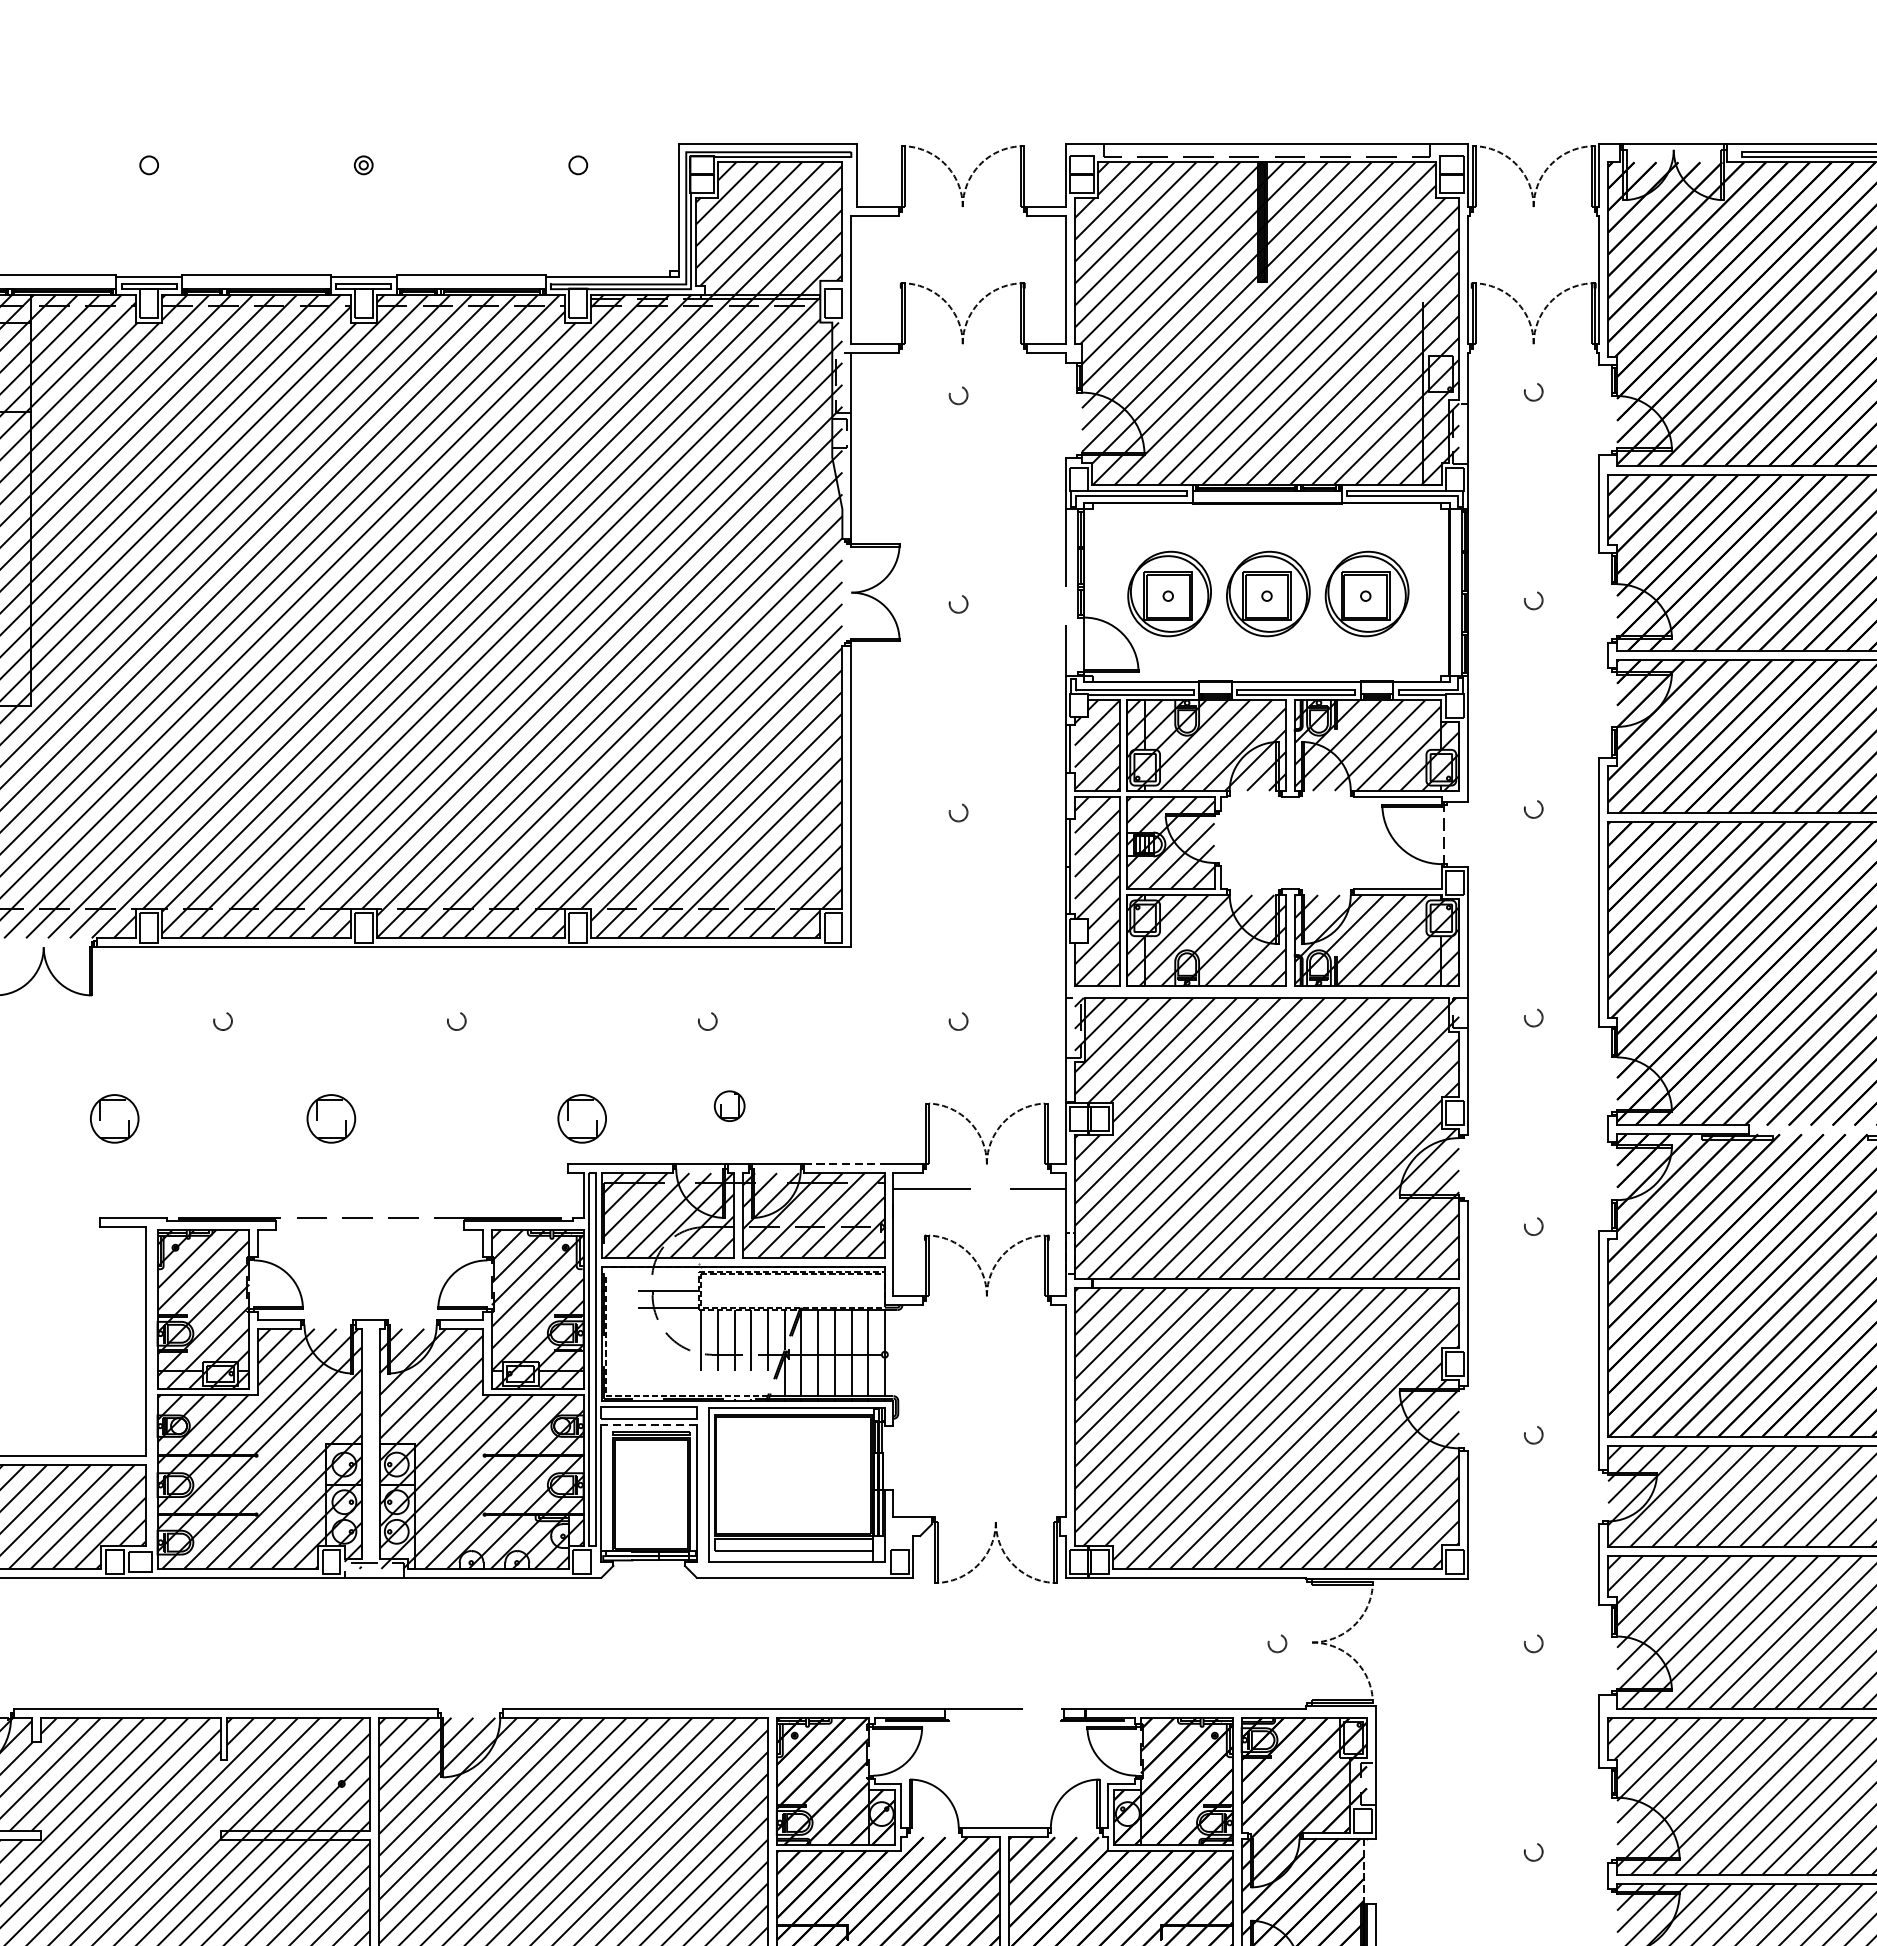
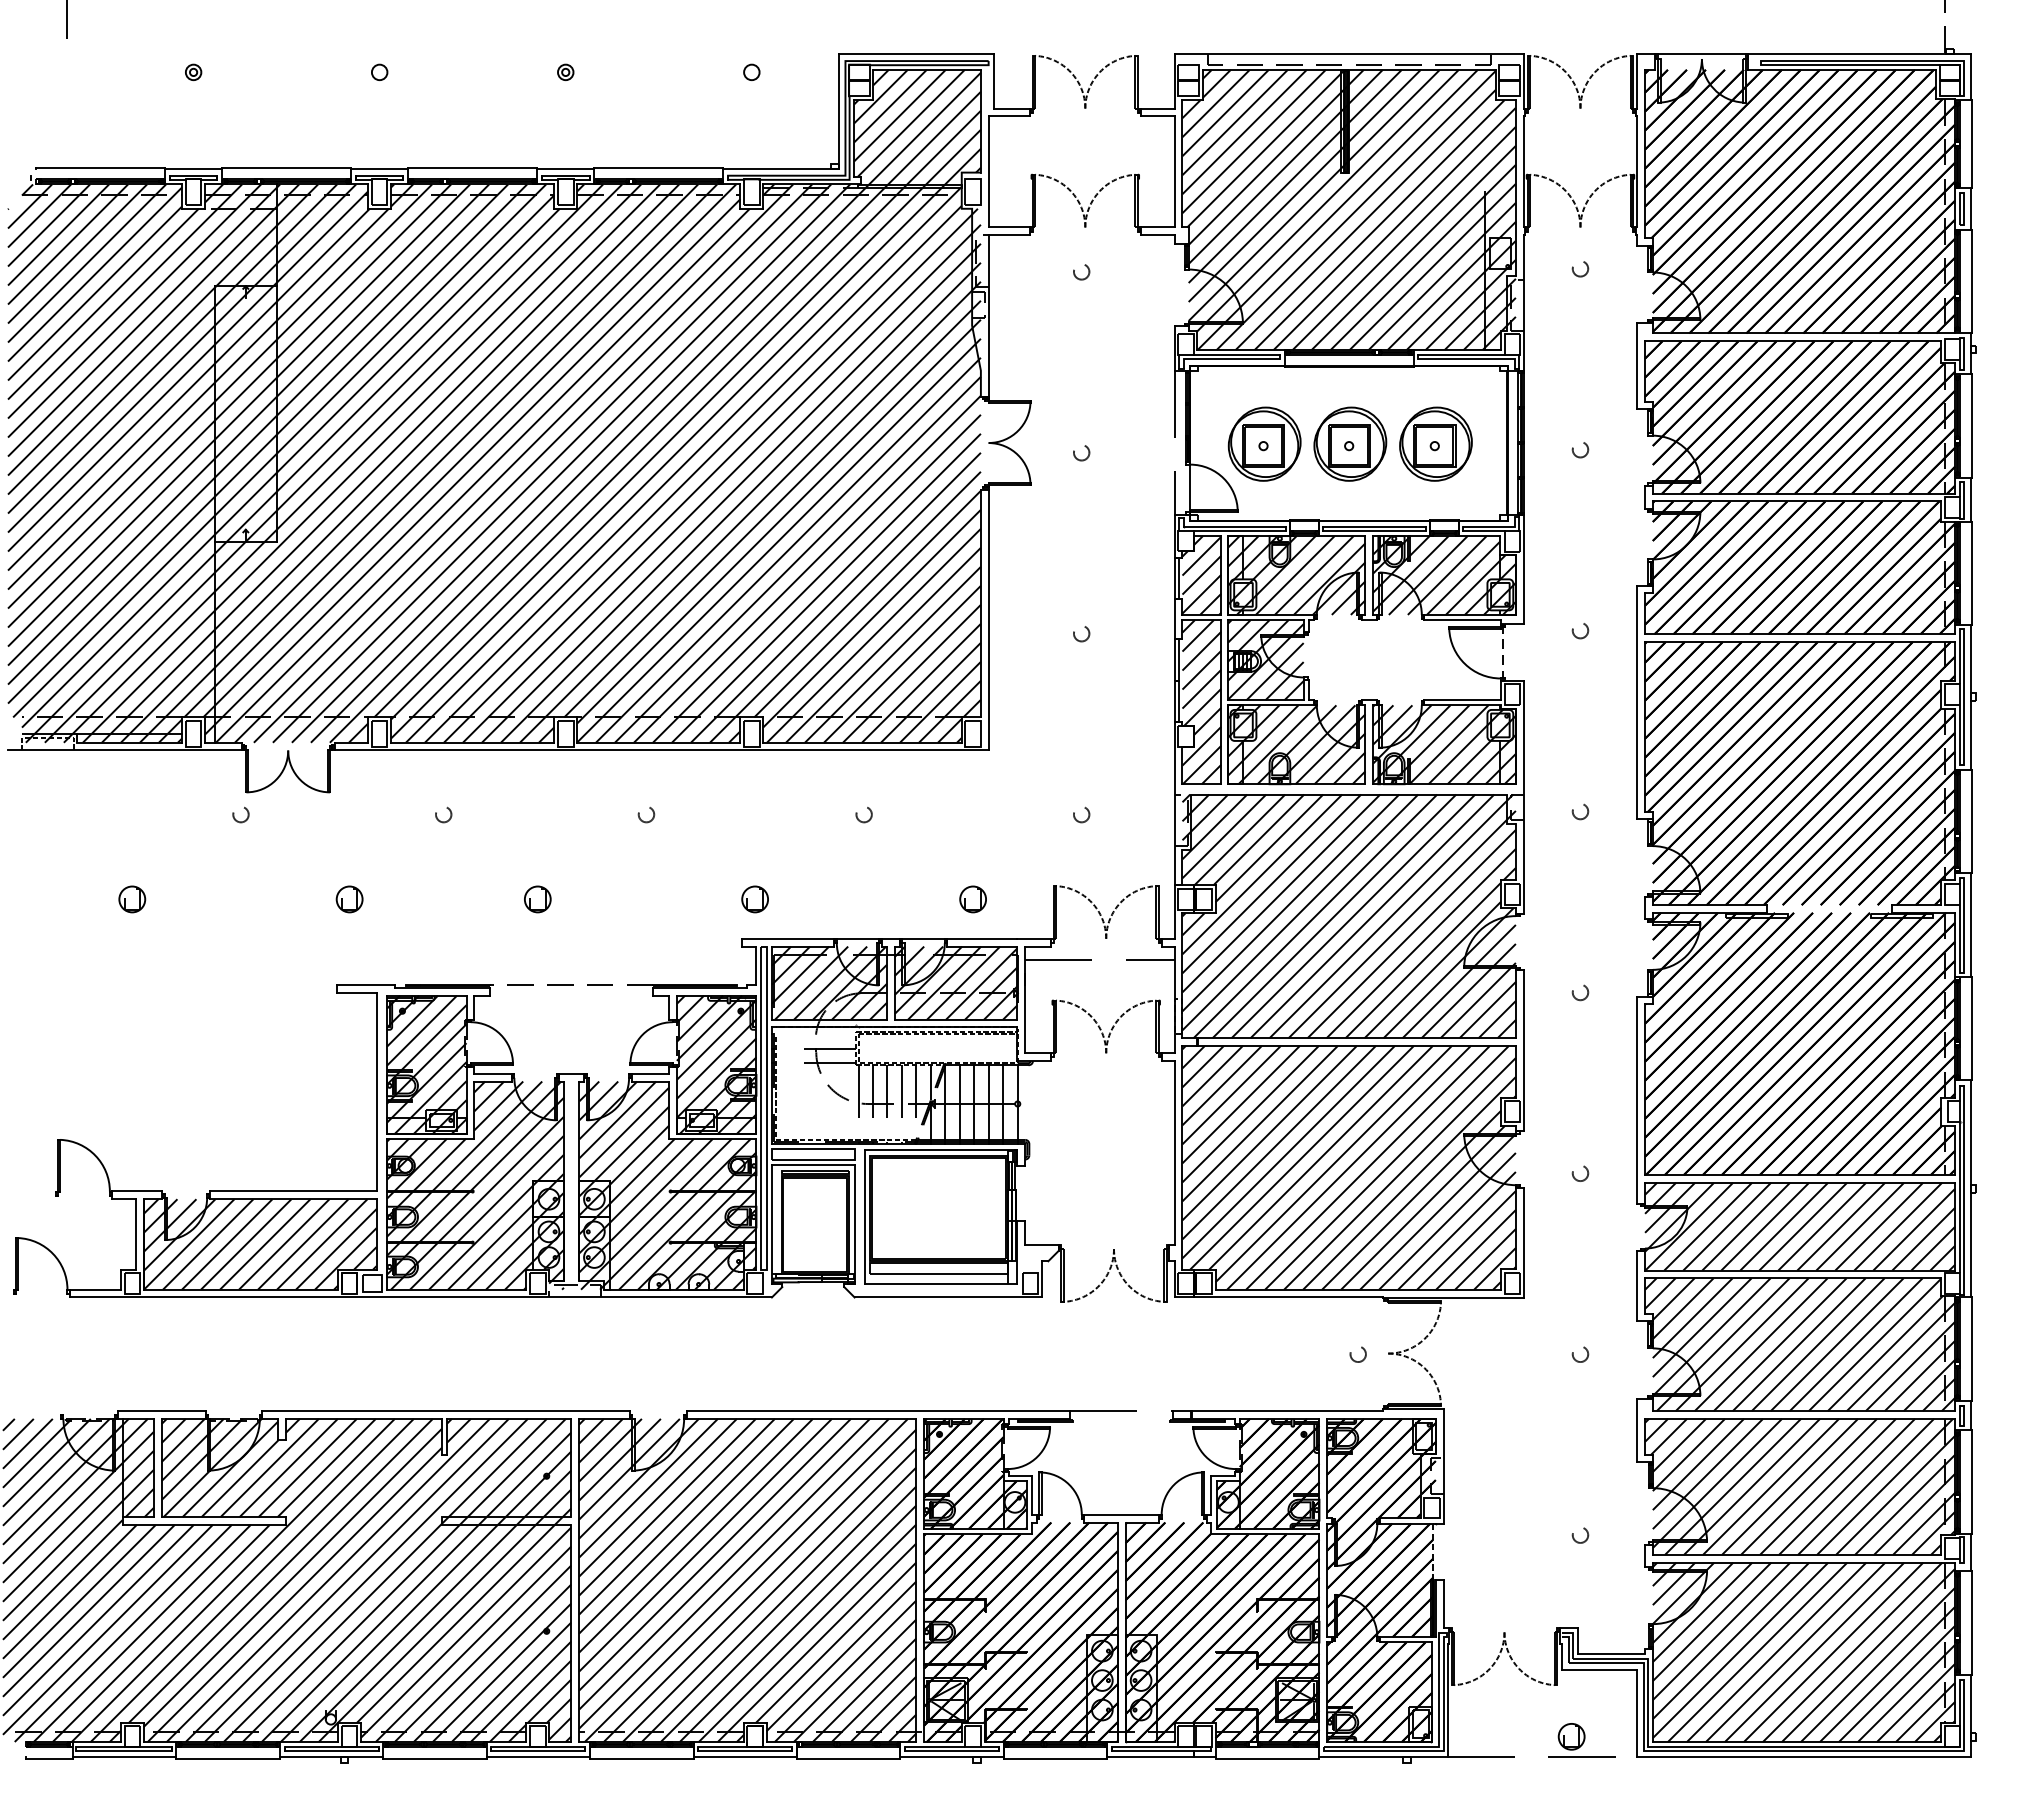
part: (728, 1106) -> (972, 899), moved
part: (114, 1118) -> (349, 899), size x0.62
part: (331, 1118) -> (537, 899), size x0.62
part: (581, 1118) -> (754, 899), size x0.62
line: (844, 1163) -> (982, 938), dashed -> solid
line: (648, 1424) -> (812, 1164), dashed -> solid

